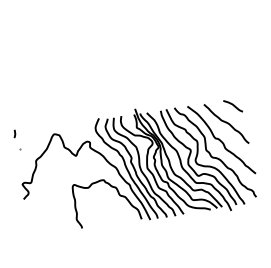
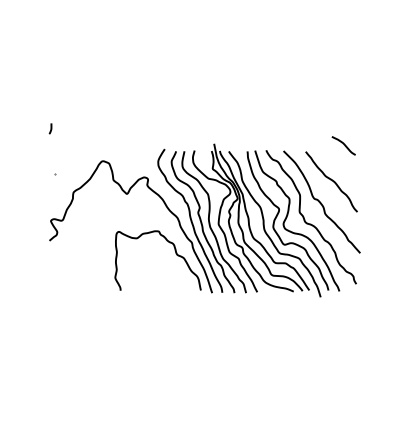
curve: (232, 105) -> (343, 144), moved
curve: (14, 133) -> (50, 128), moved

